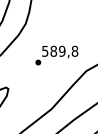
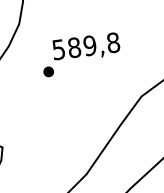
text: (56, 55) -> (80, 54), moved

